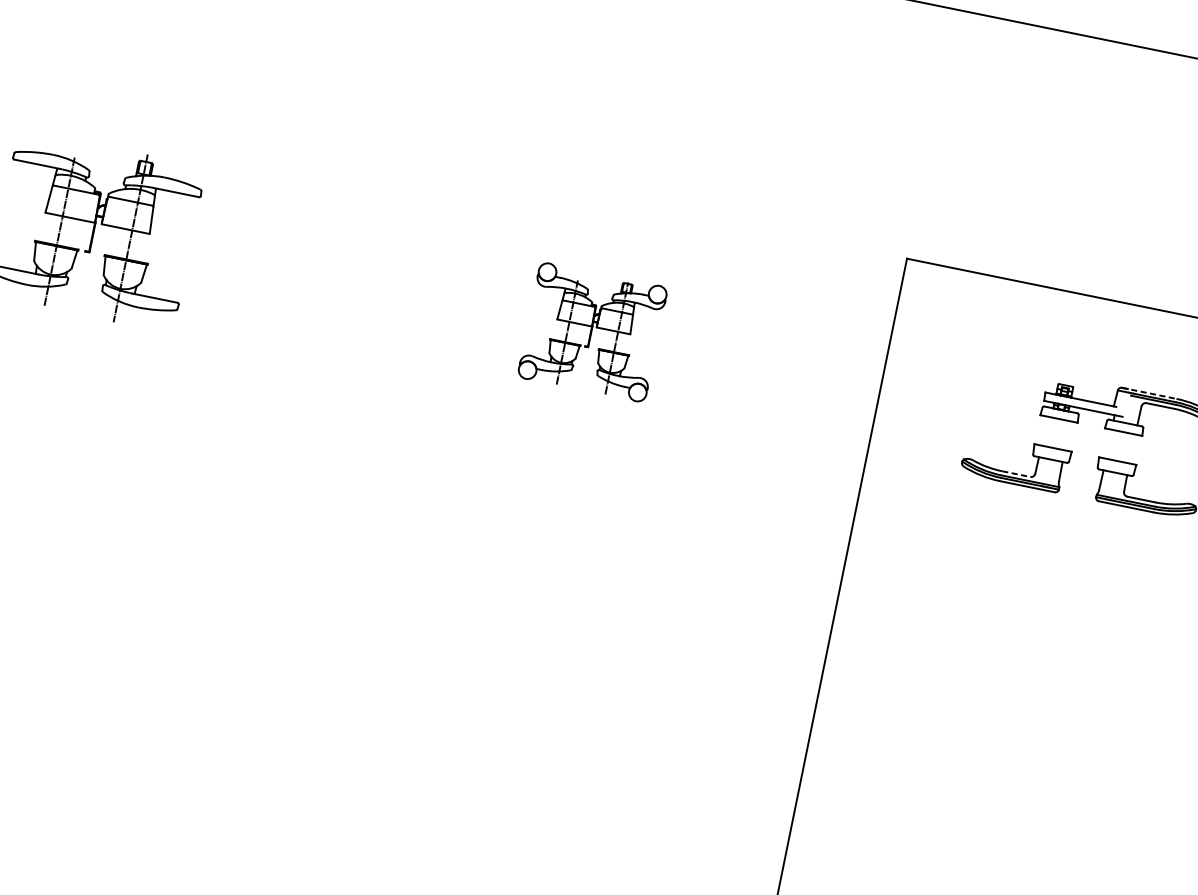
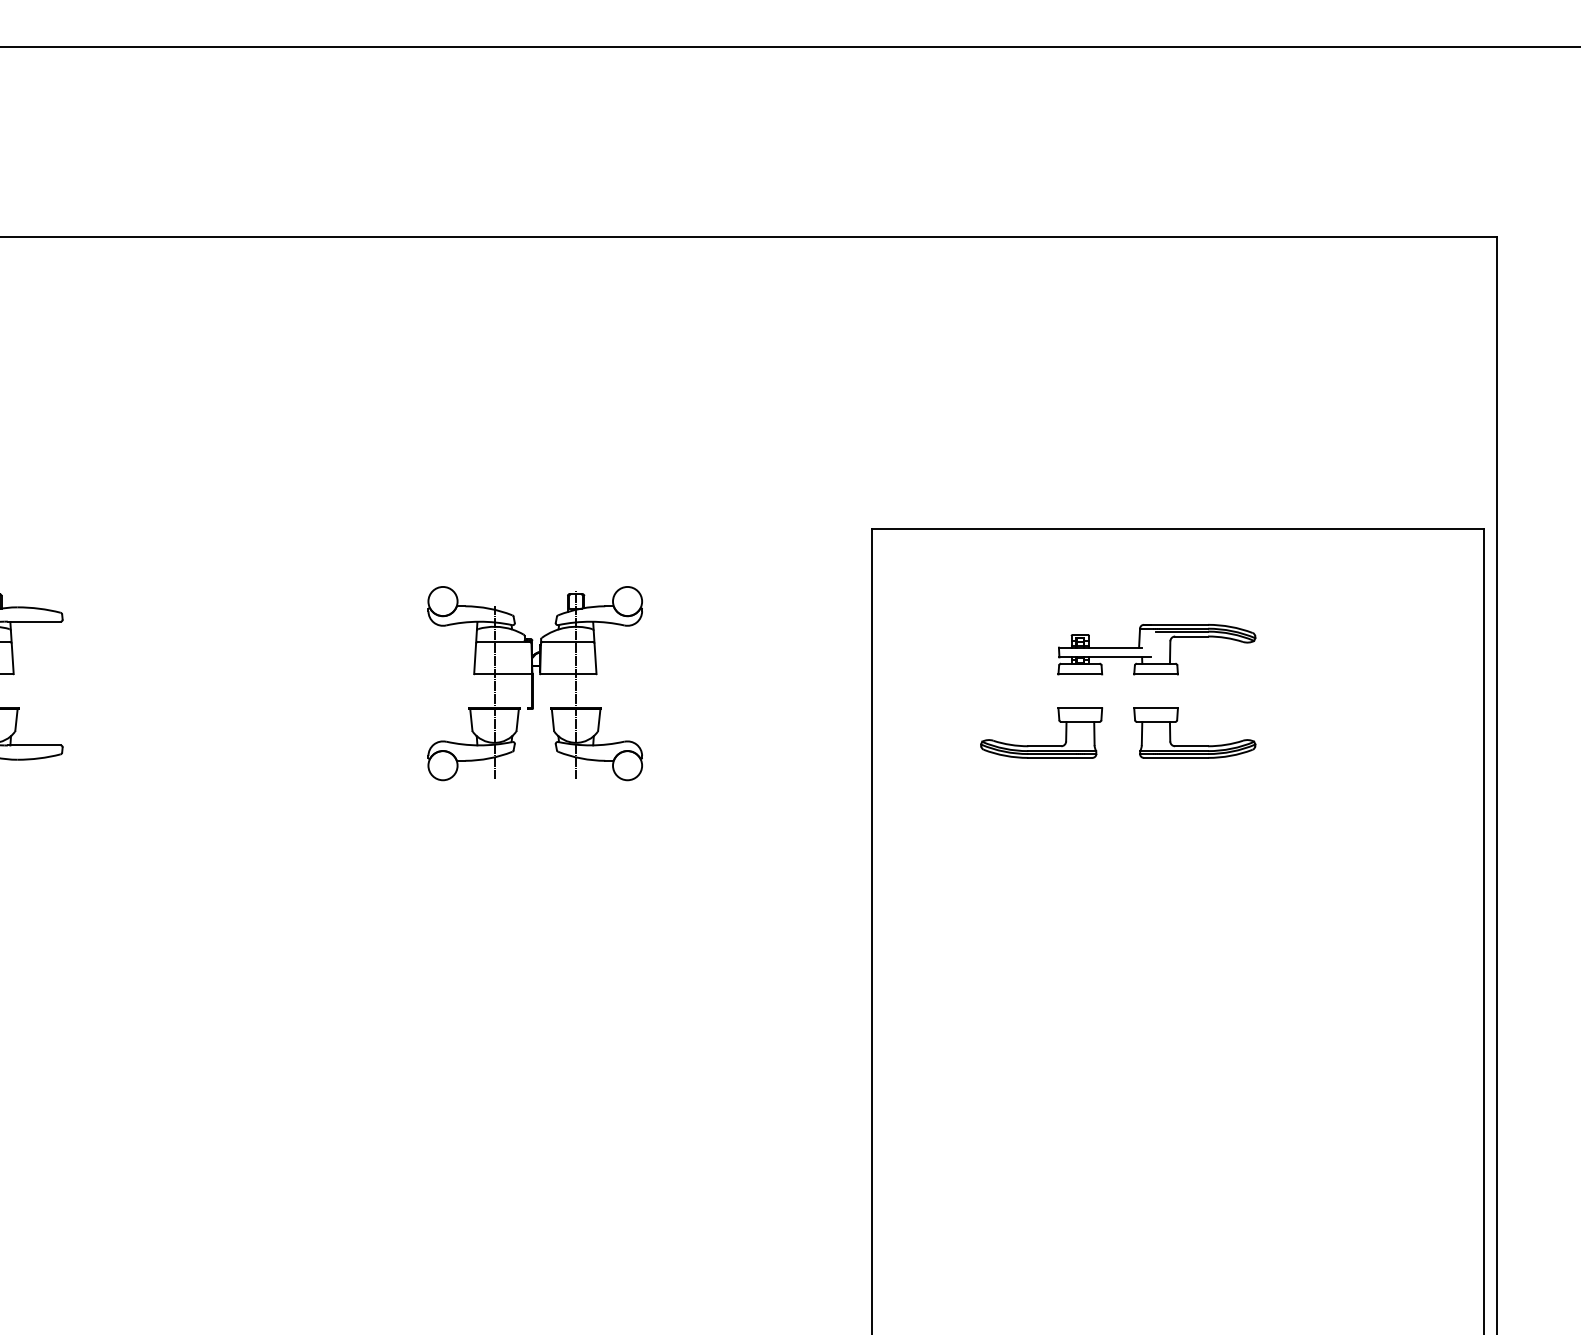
part: (592, 332) -> (534, 683), size x1.43
line: (1149, 393) -> (1176, 624), dashed -> solid
line: (1016, 474) -> (1045, 746), dashed -> solid

